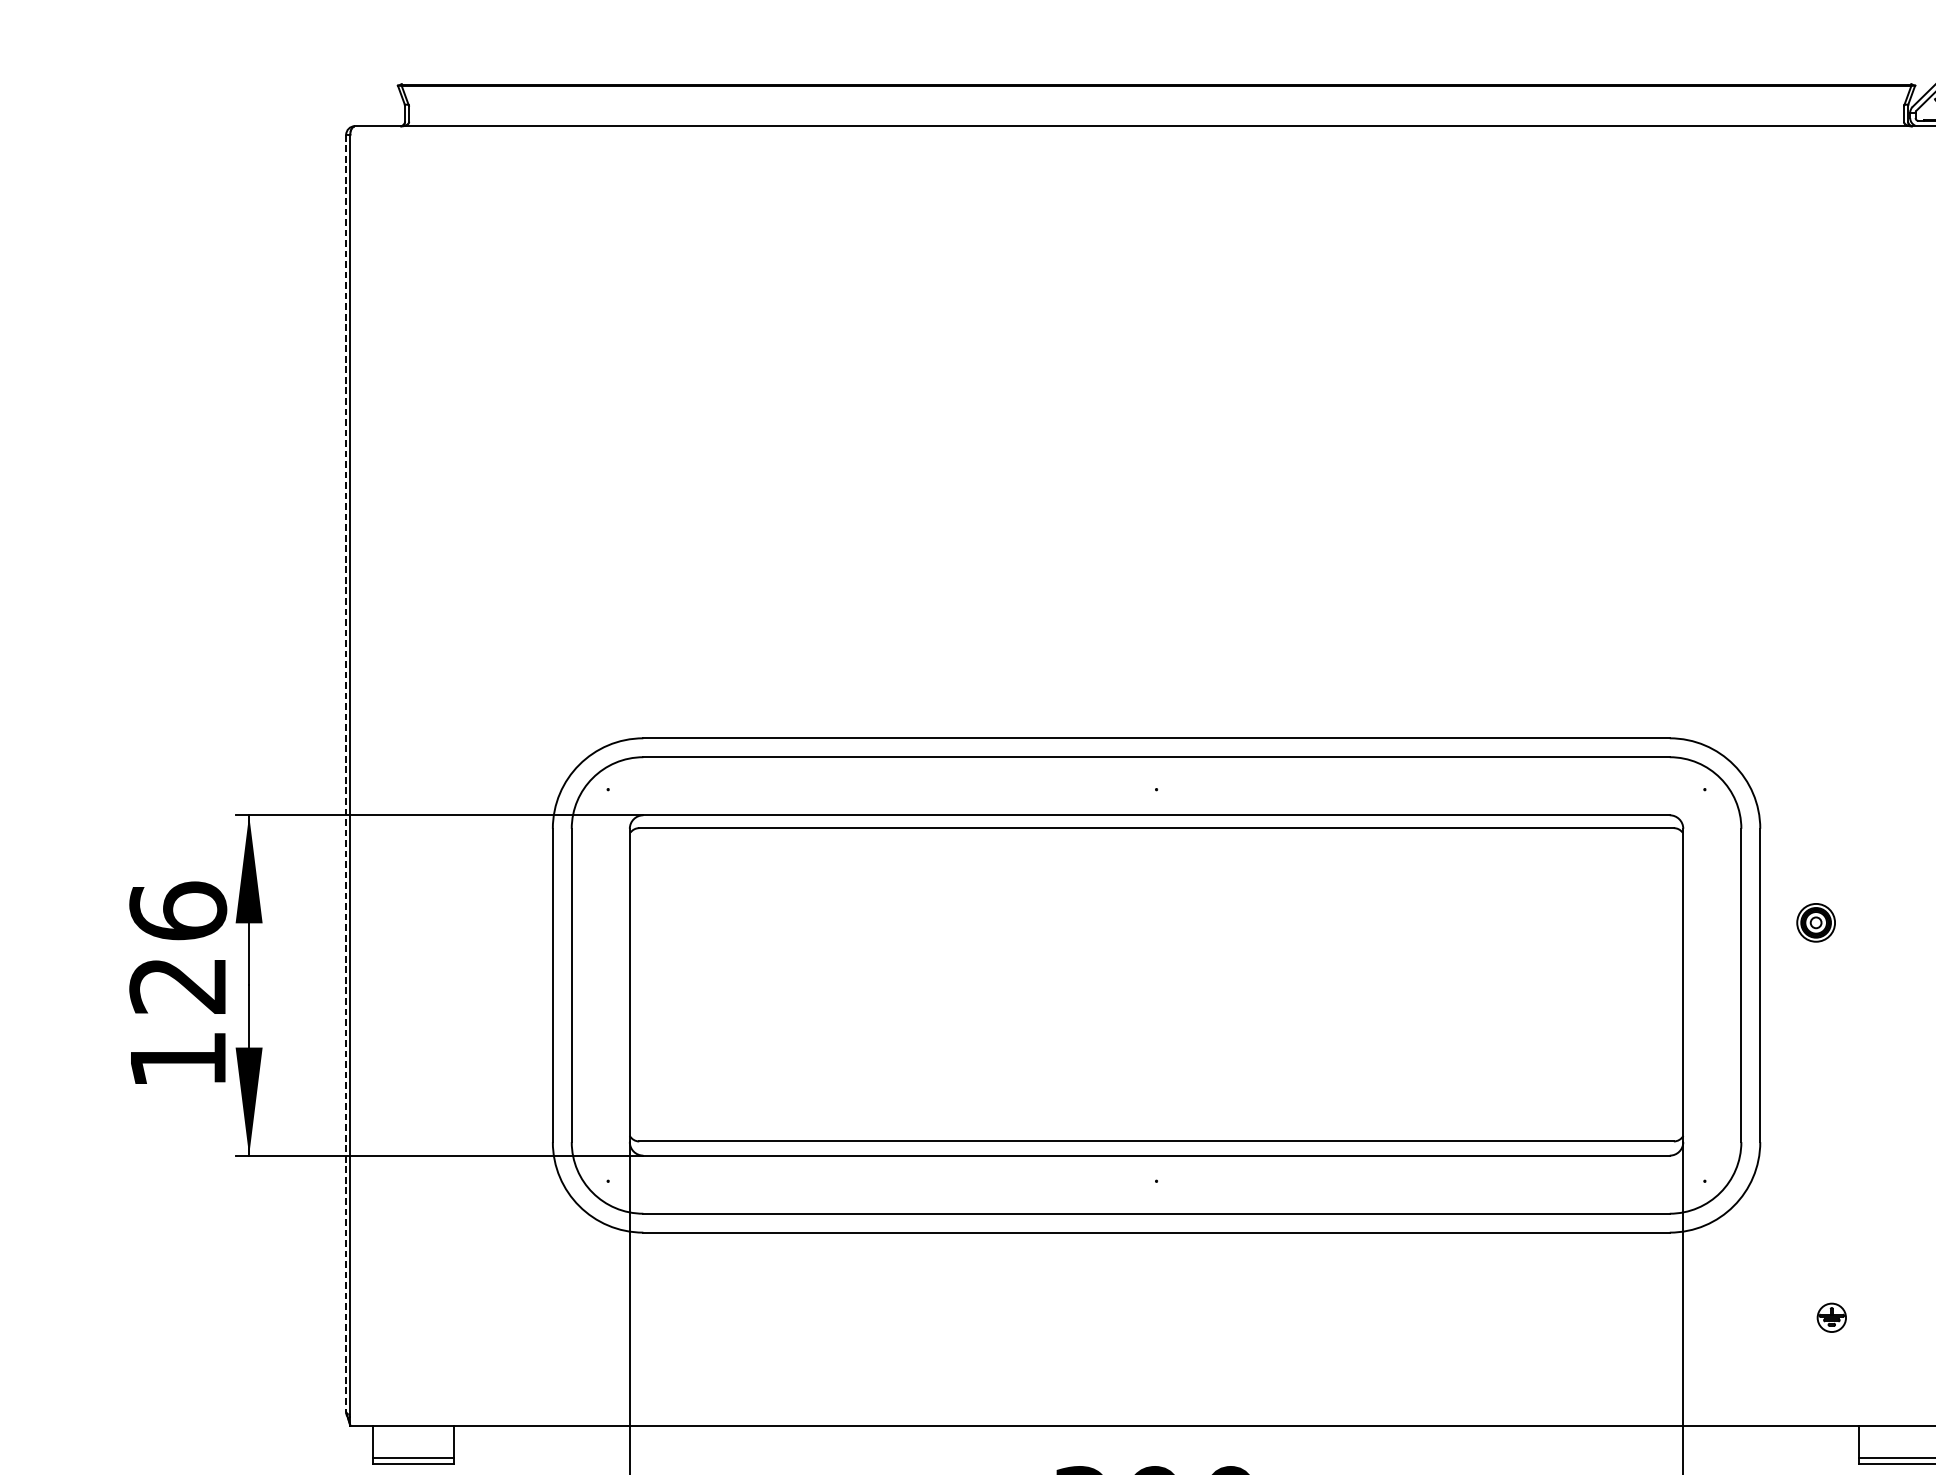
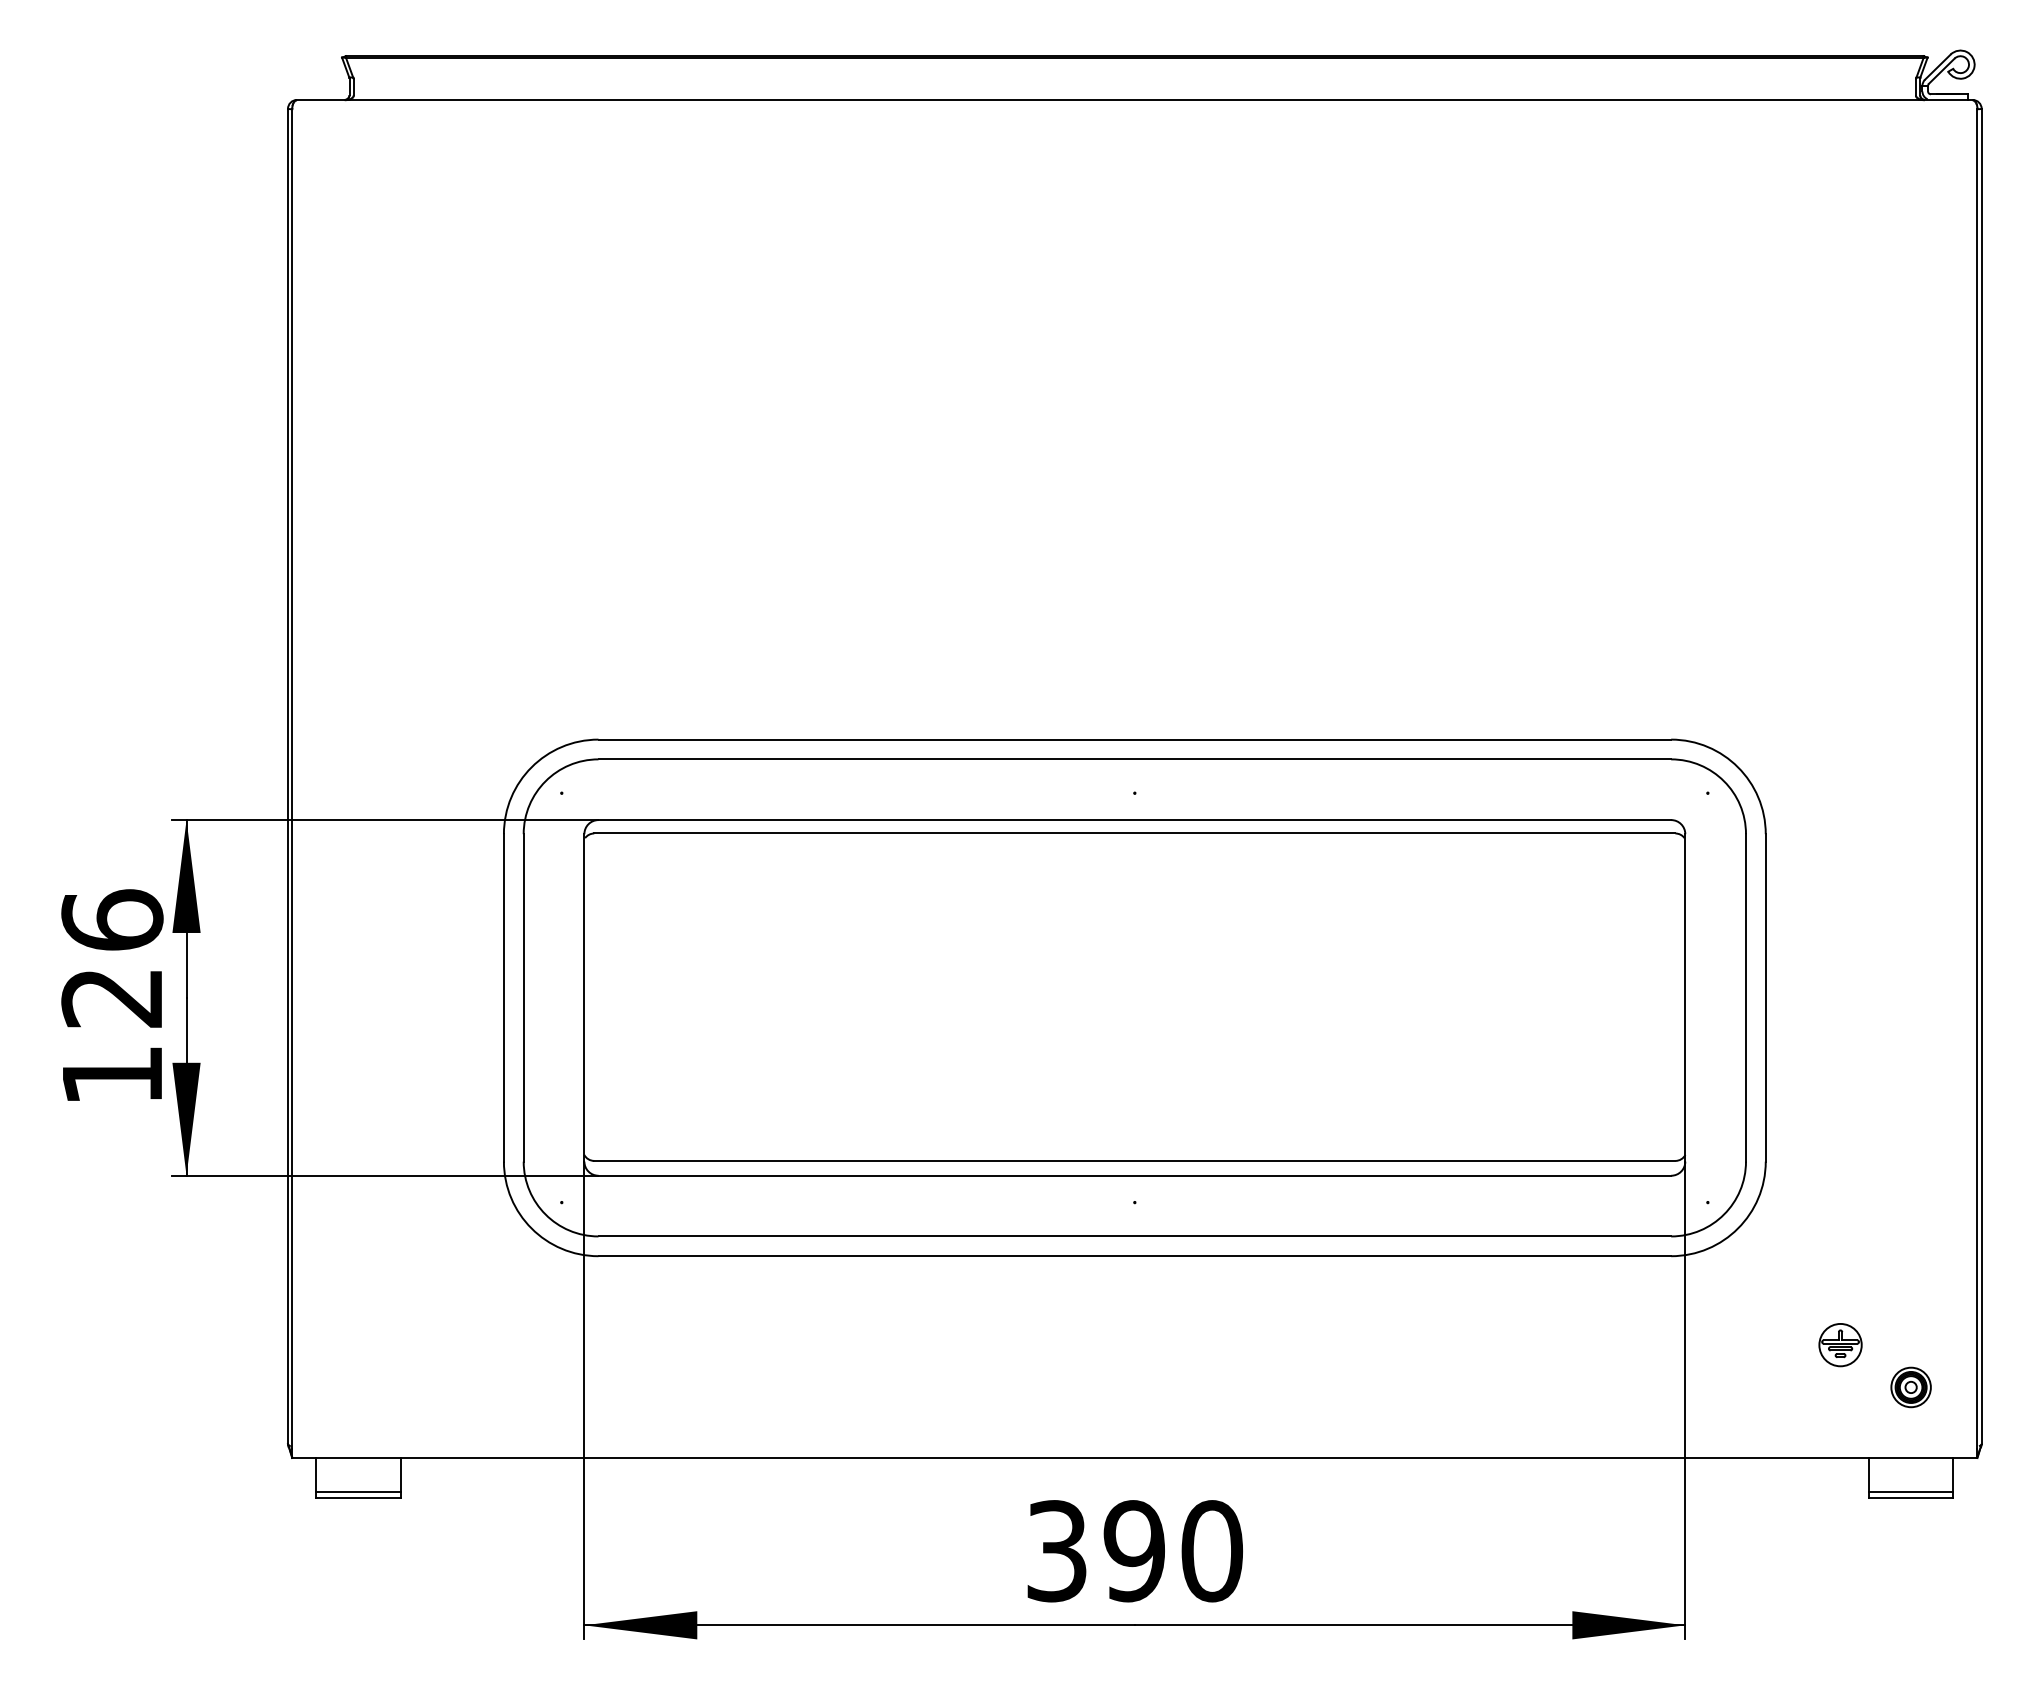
line: (345, 773) -> (287, 776), dashed -> solid
part: (1815, 922) -> (1910, 1387), moved
part: (1831, 1318) -> (1840, 1345), size x1.43

